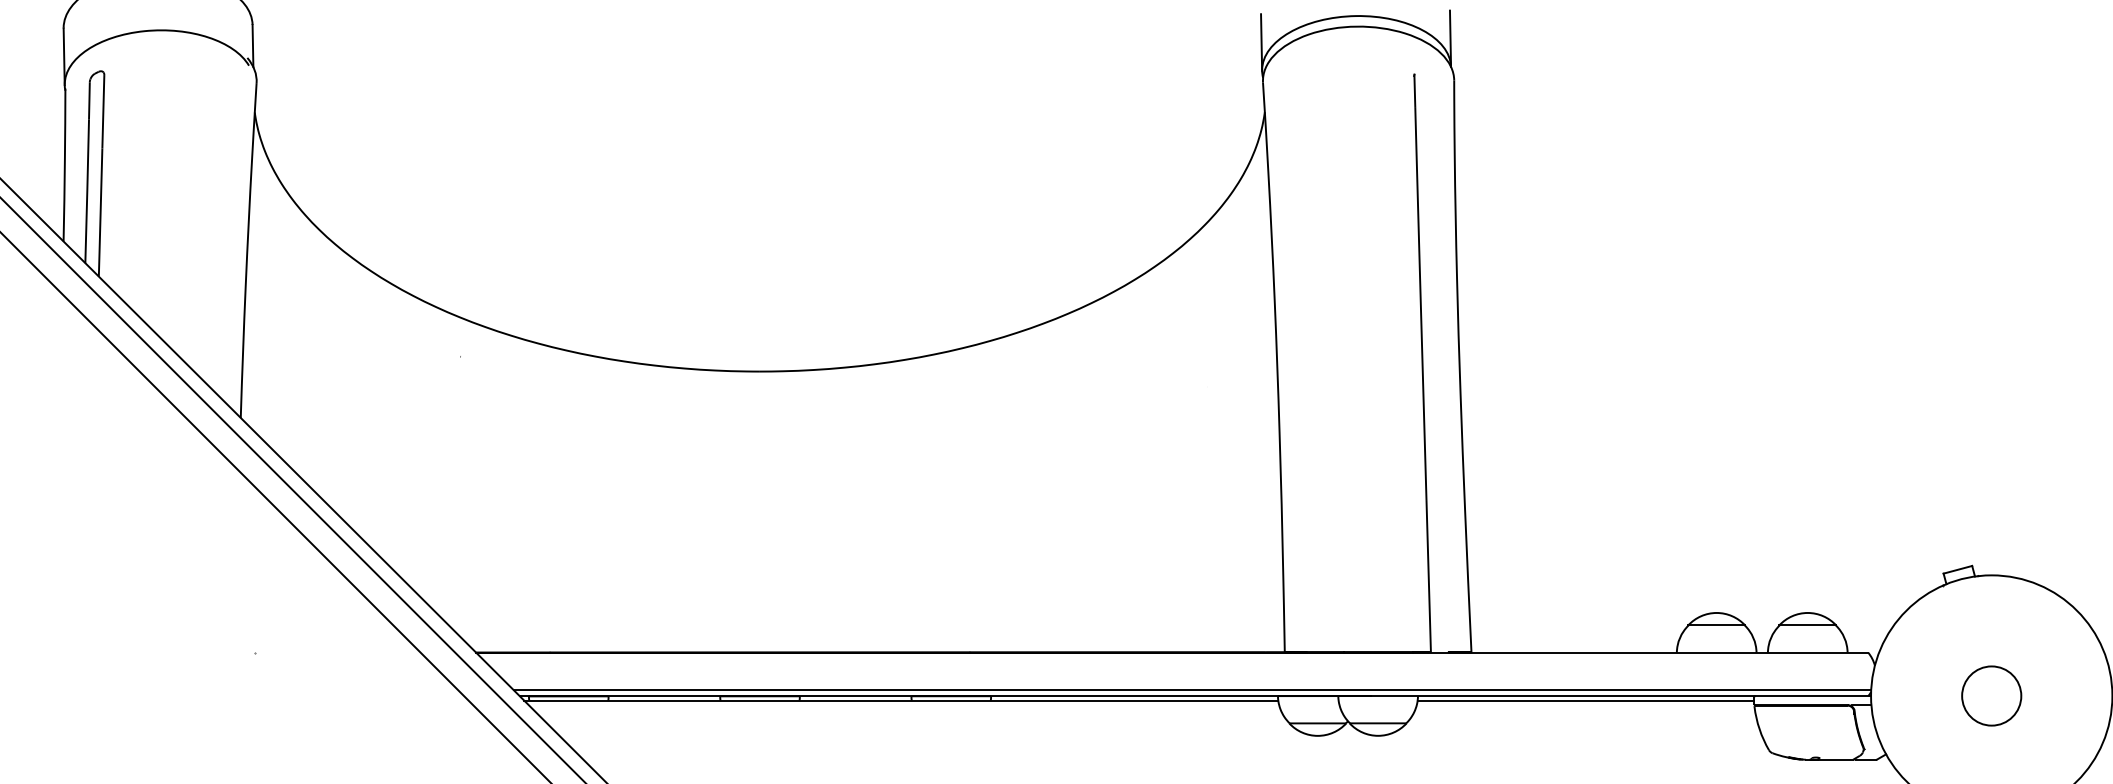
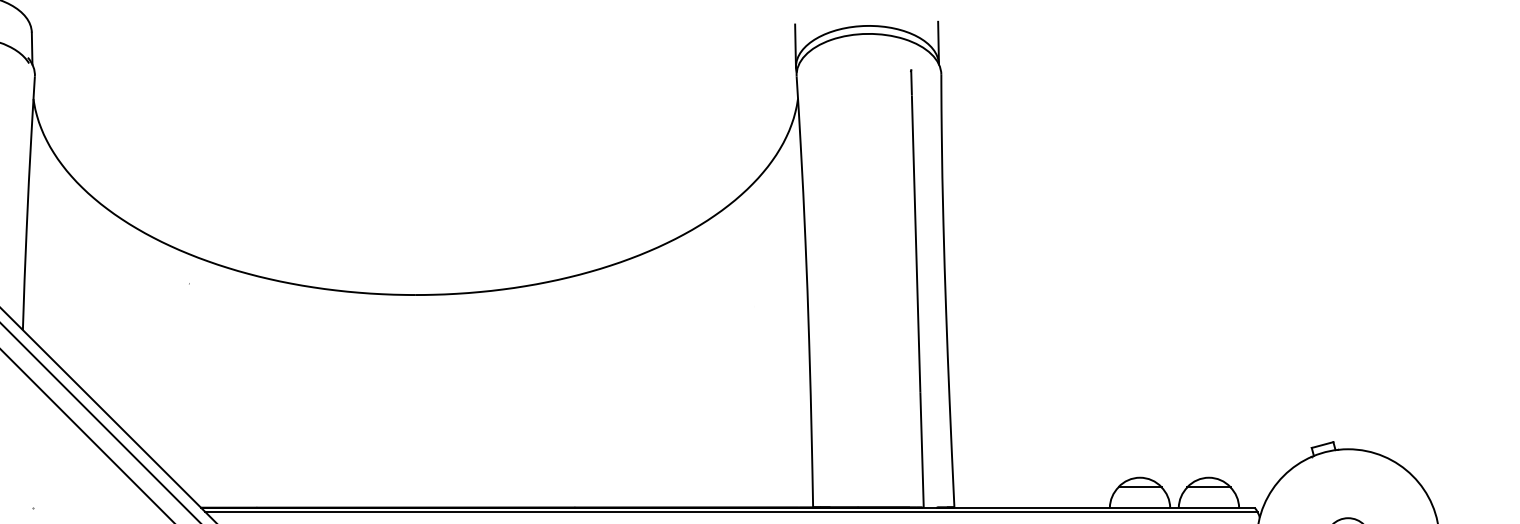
line: (1176, 658) -> (731, 512), added

